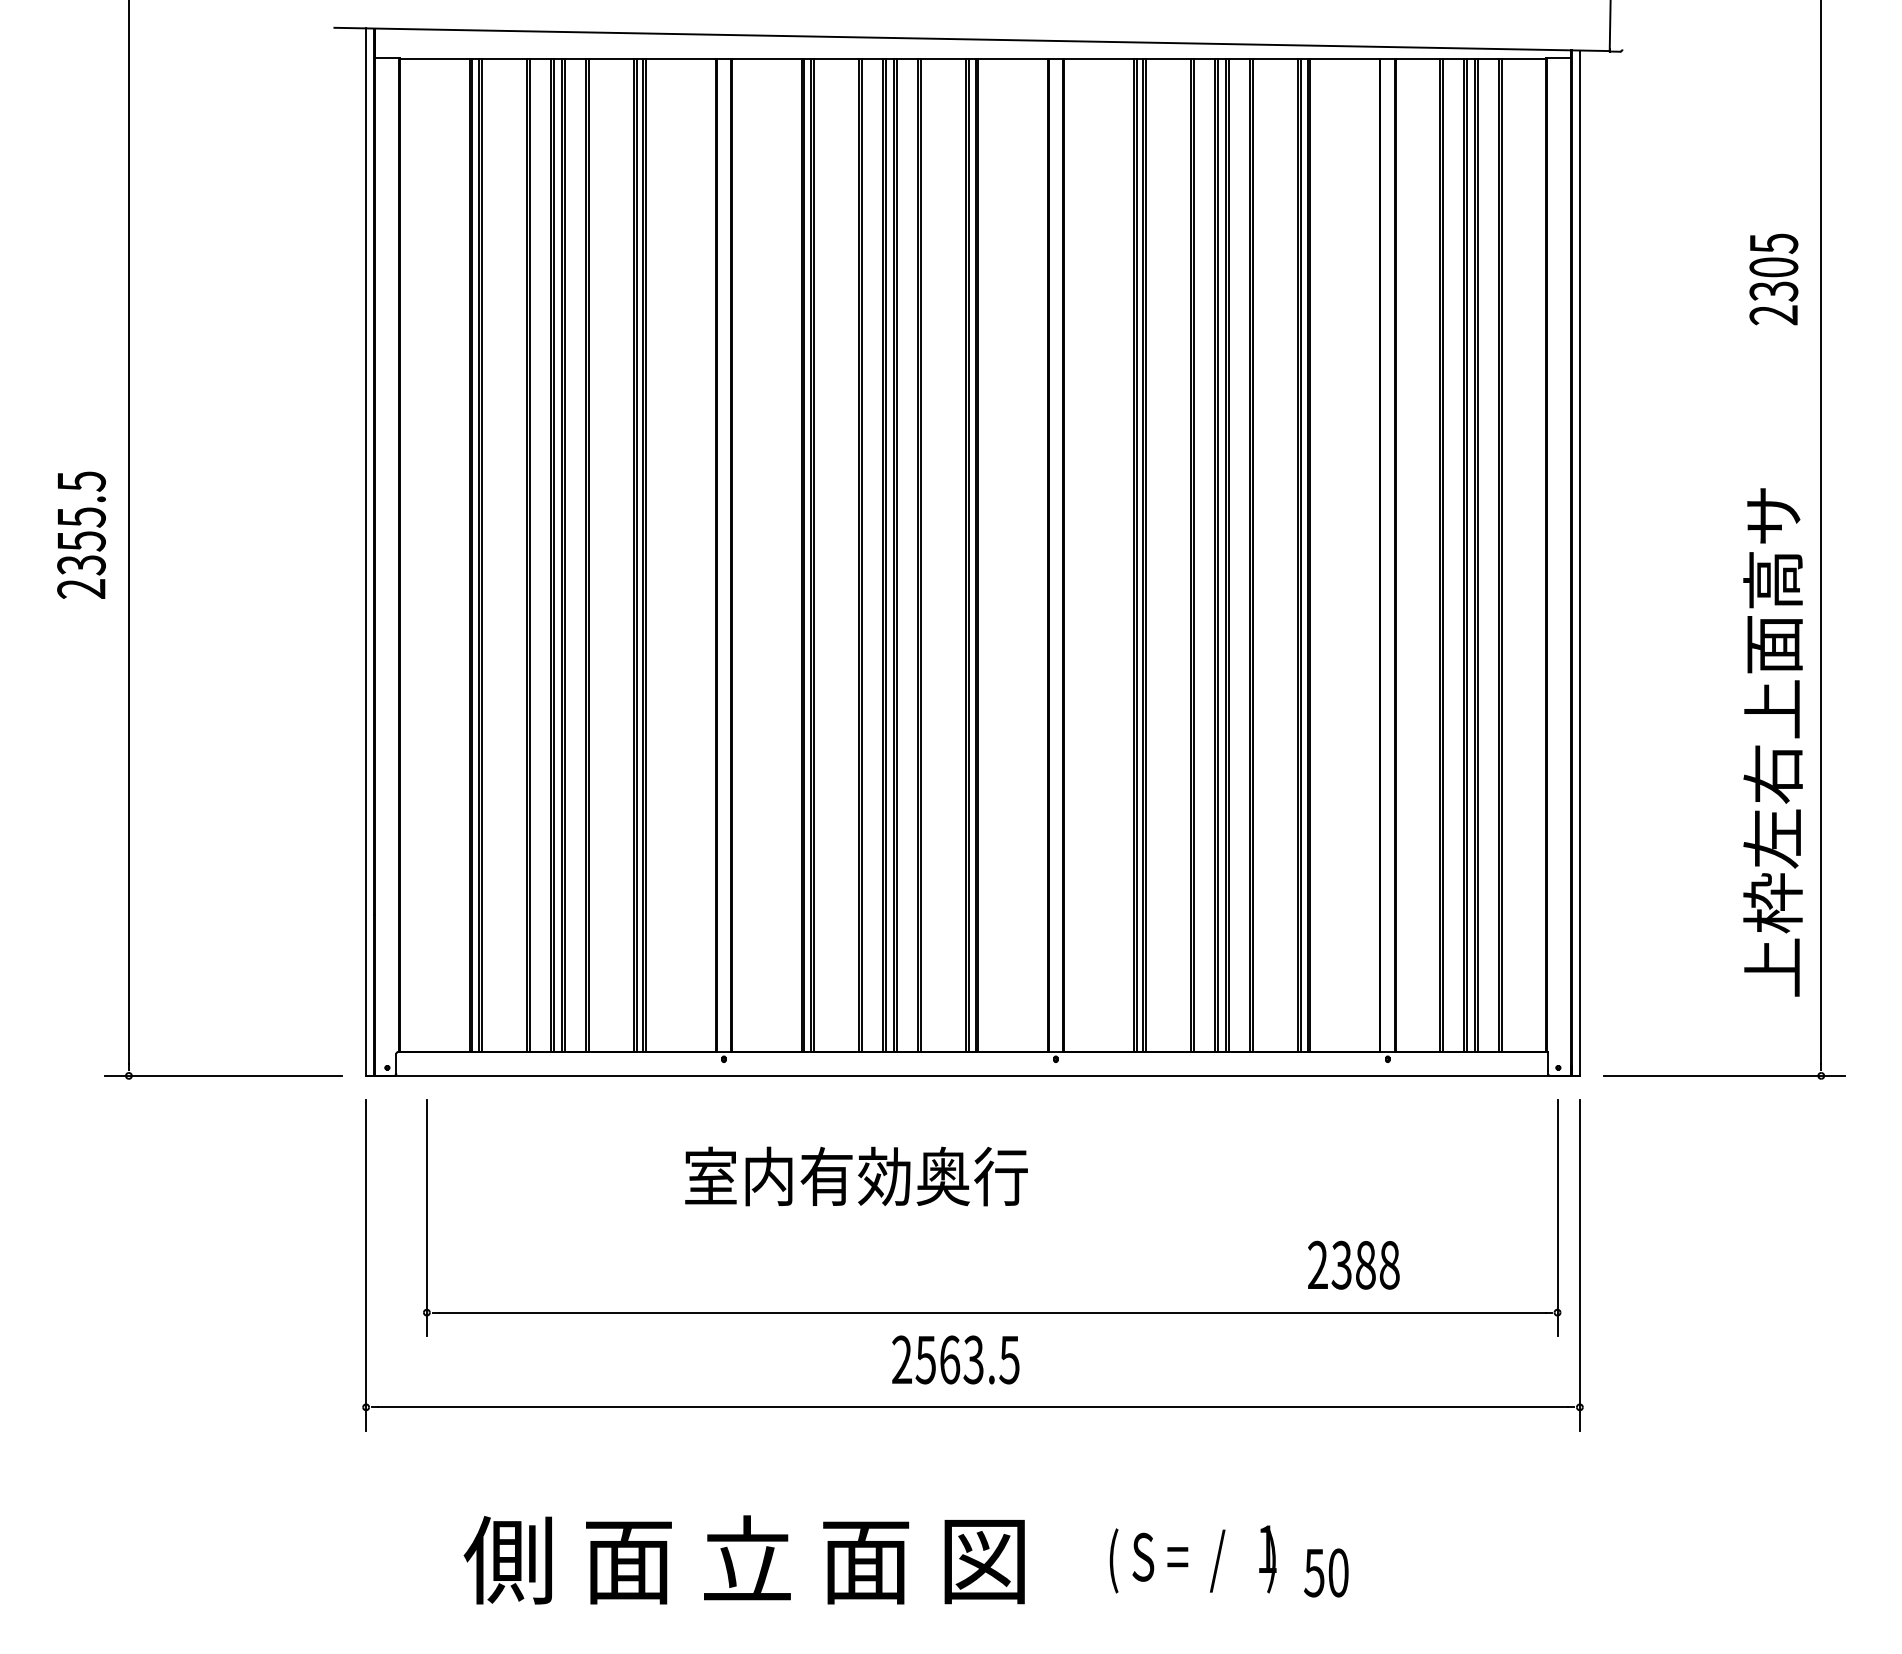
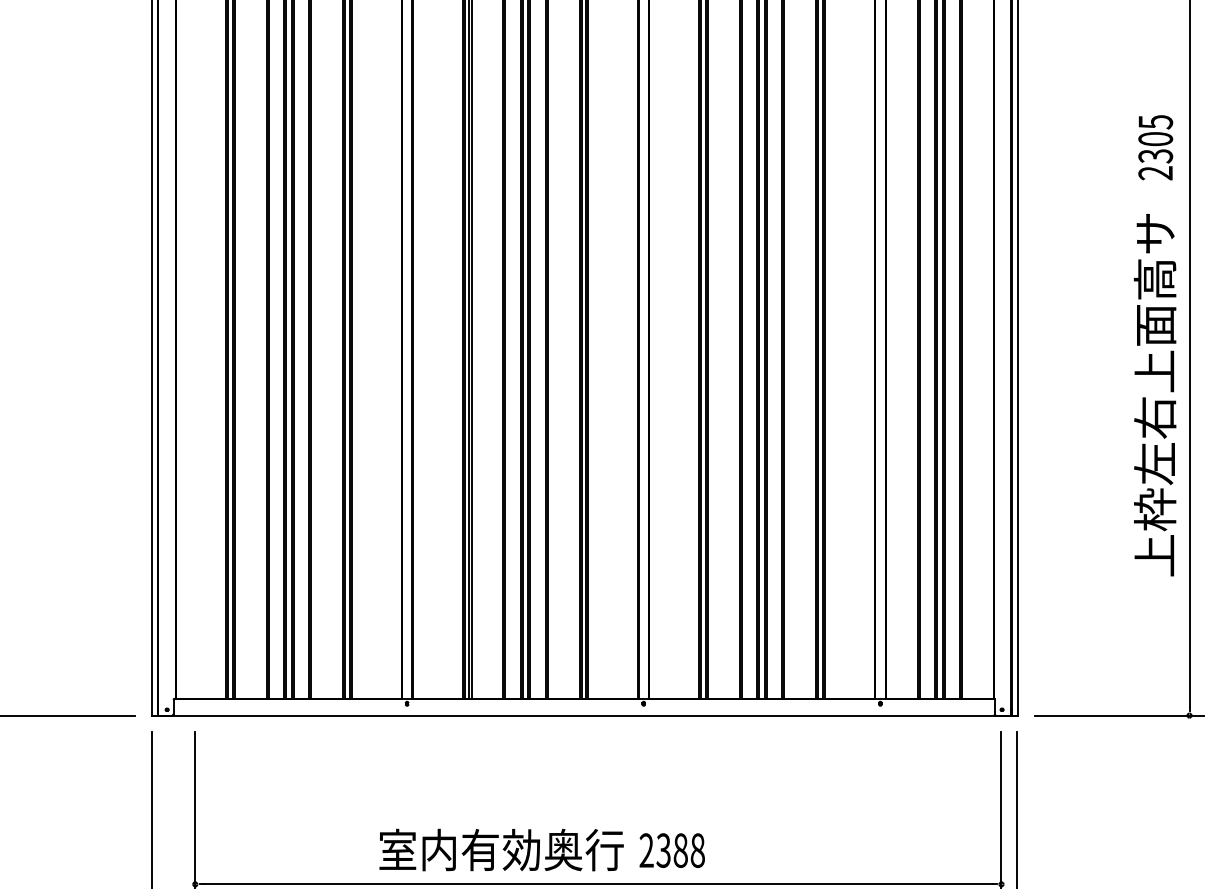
text: (1772, 742) -> (1154, 395), moved
text: (856, 1176) -> (501, 850), moved
text: (1353, 1264) -> (672, 850), moved

